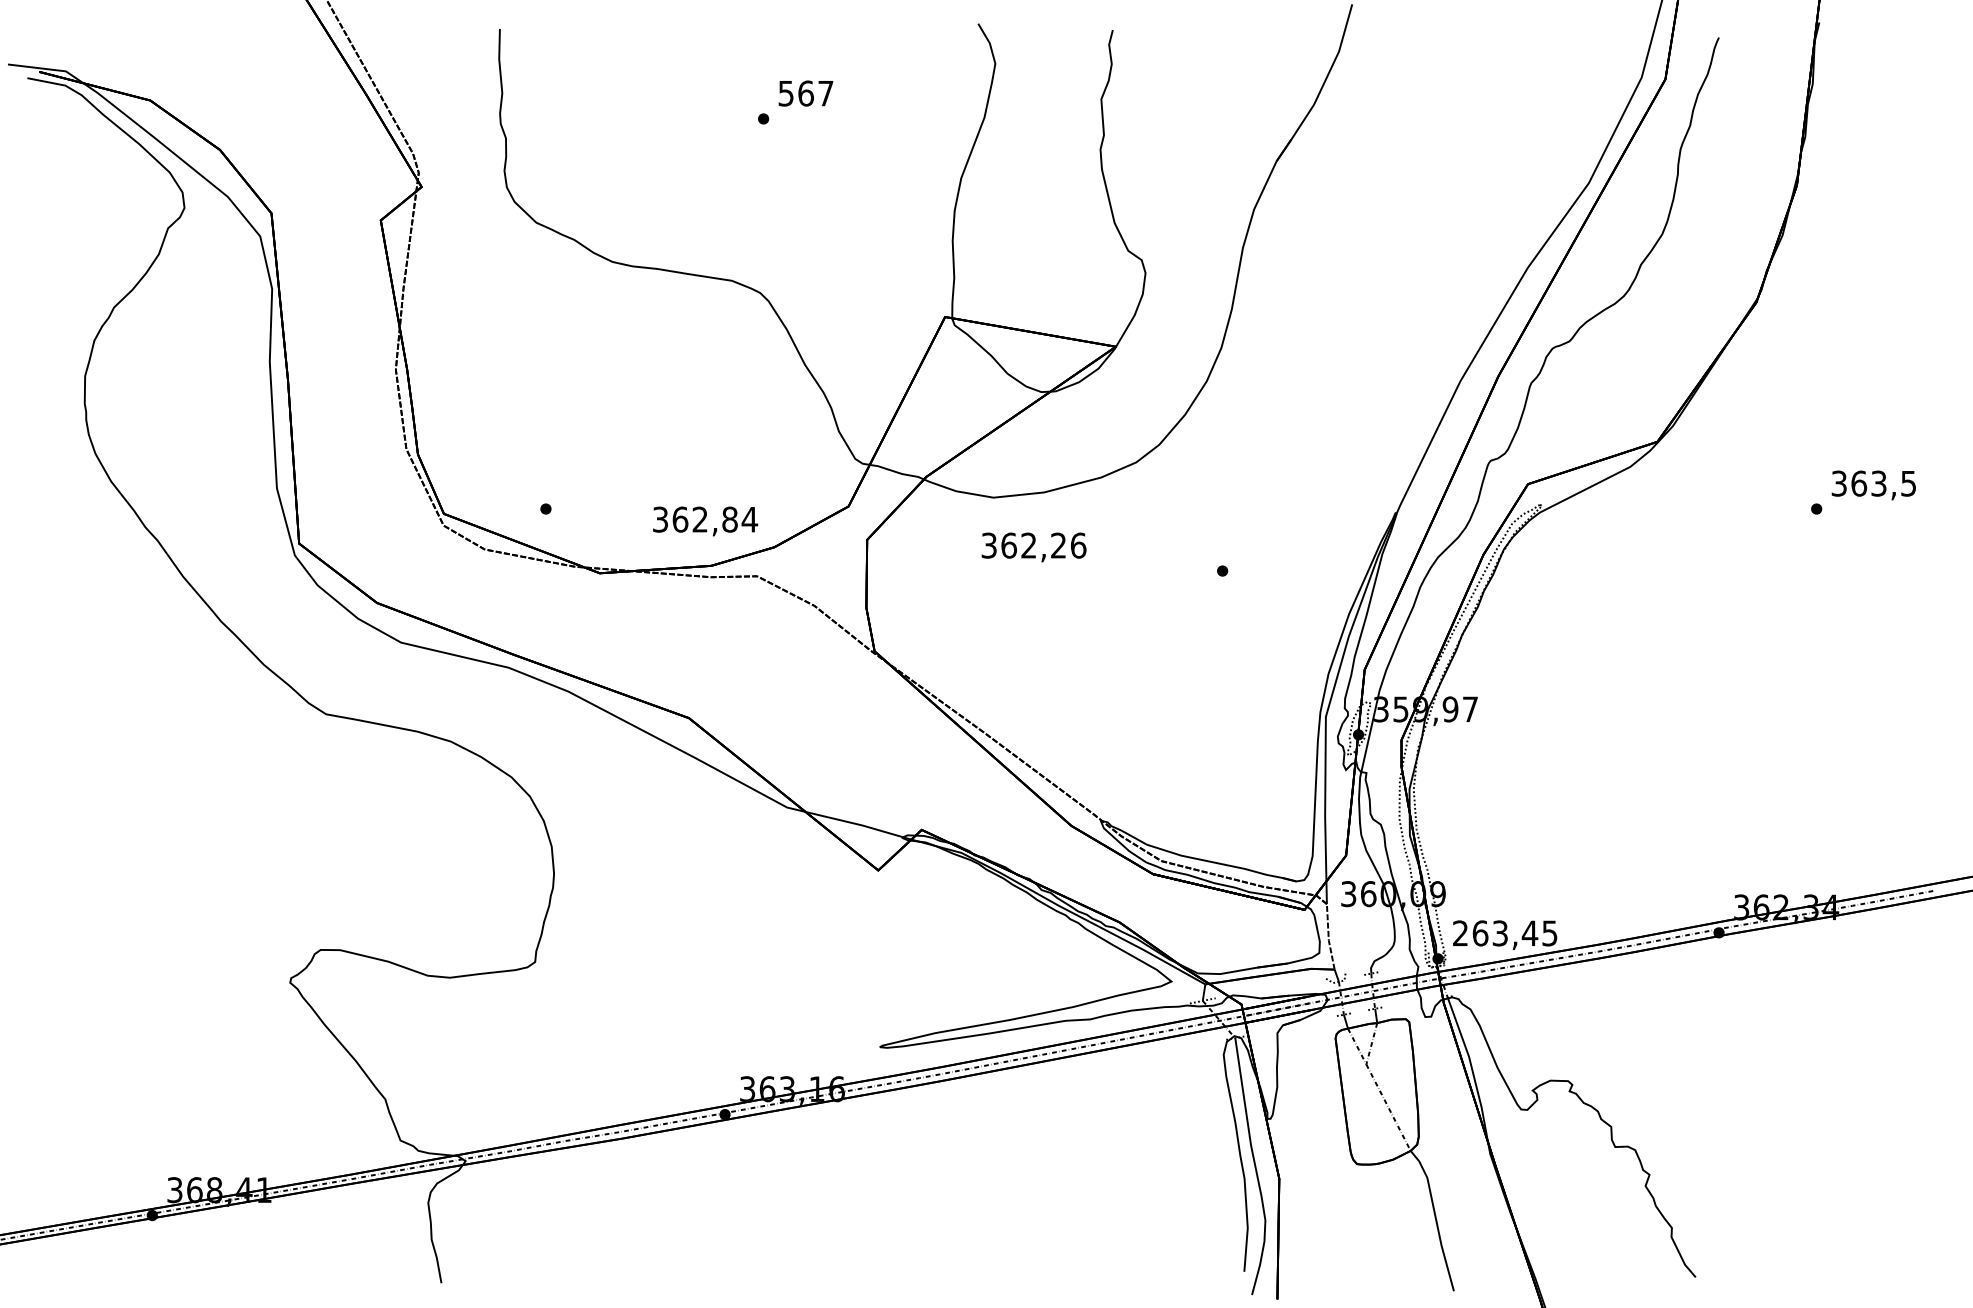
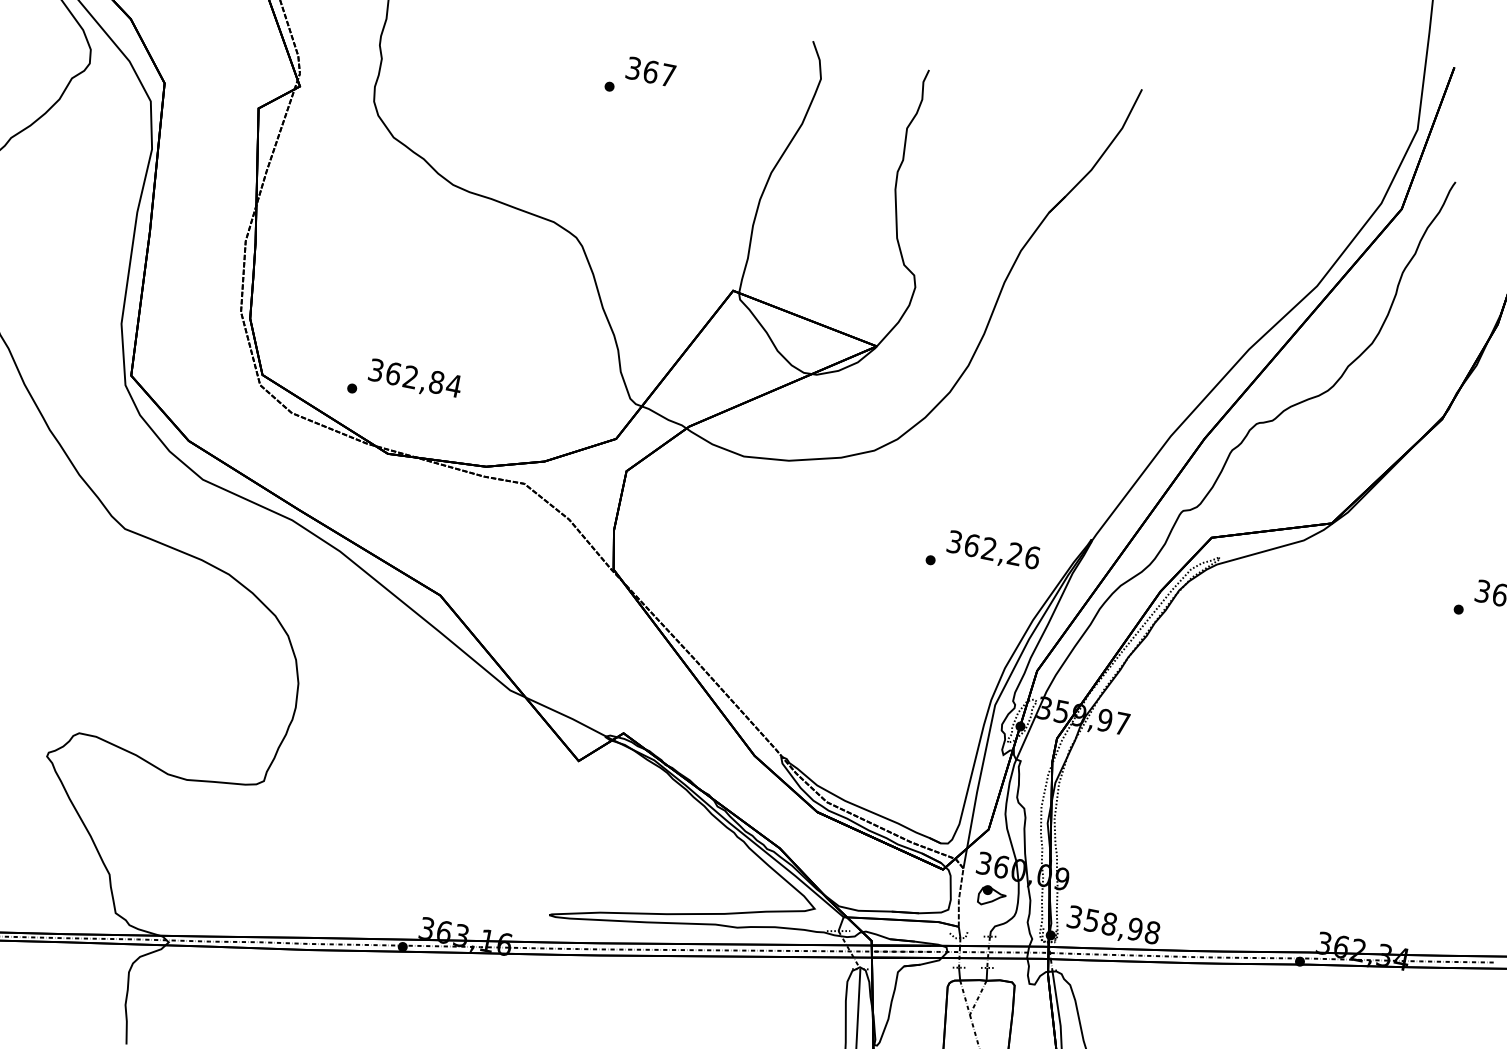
text: (786, 92) -> (634, 67), 567 -> 367
text: (705, 521) -> (415, 379), moved
text: (1033, 547) -> (992, 551), moved
part: (1364, 928) -> (991, 896), added
text: (1505, 933) -> (1113, 925), 263,45 -> 358,98

